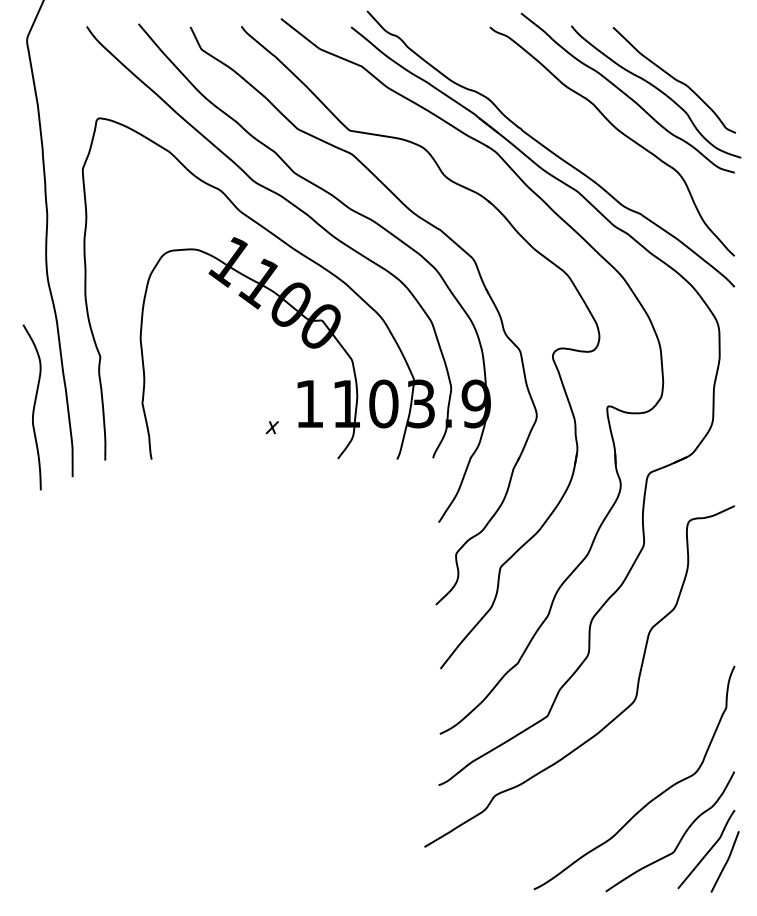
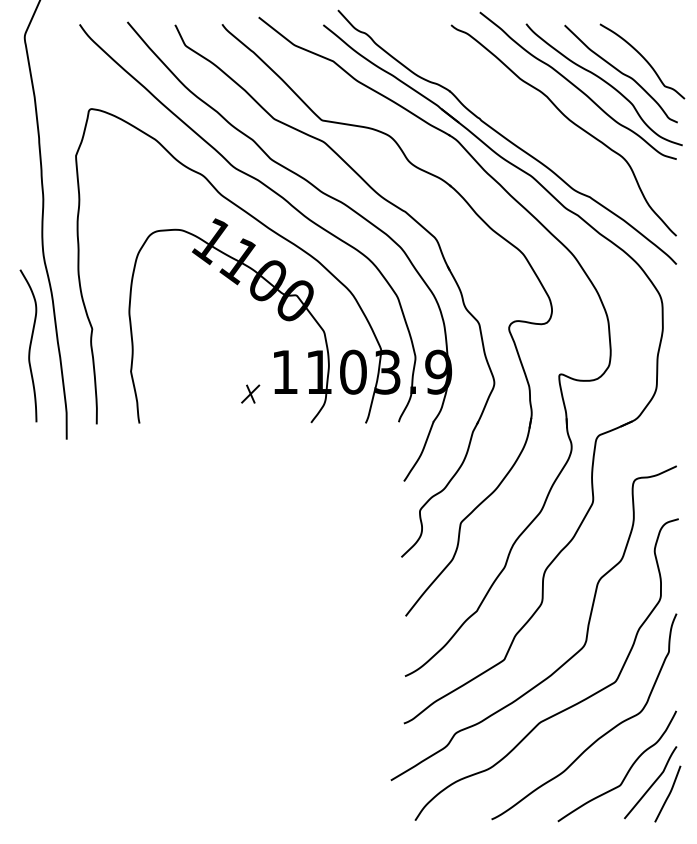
curve: (699, 64) -> (644, 59), added
curve: (33, 407) -> (29, 345), moved
part: (272, 427) -> (250, 393), size x1.67
curve: (615, 768) -> (566, 708), added

